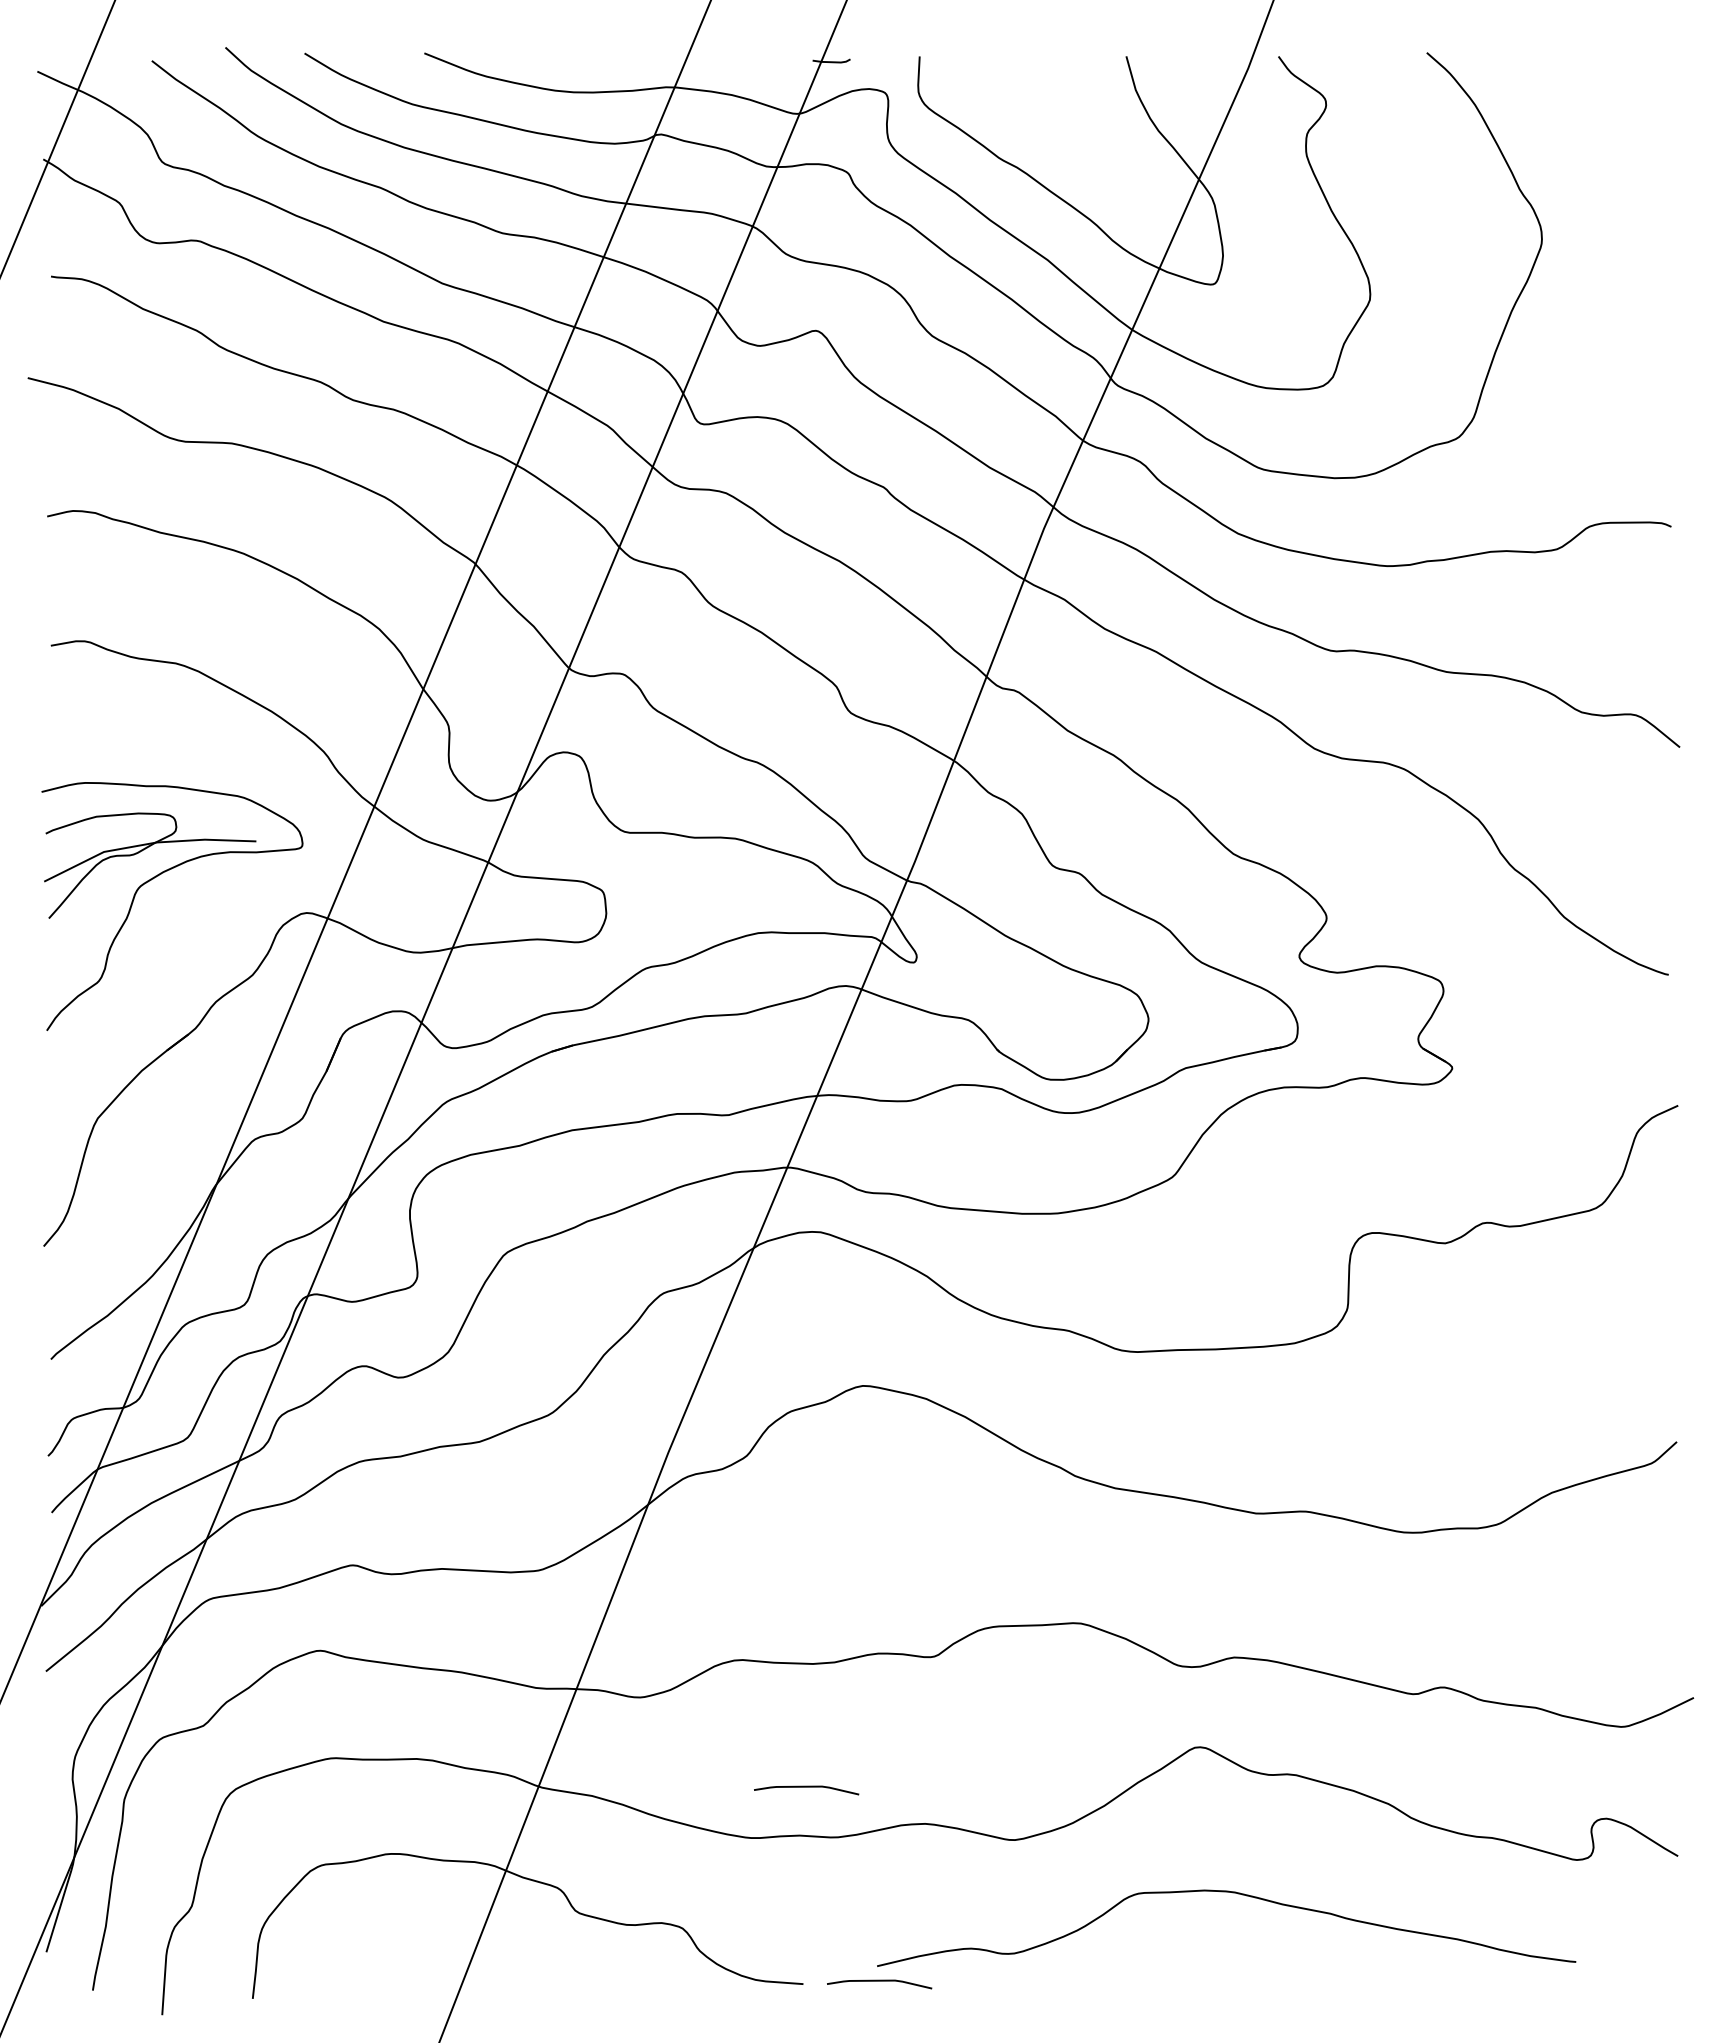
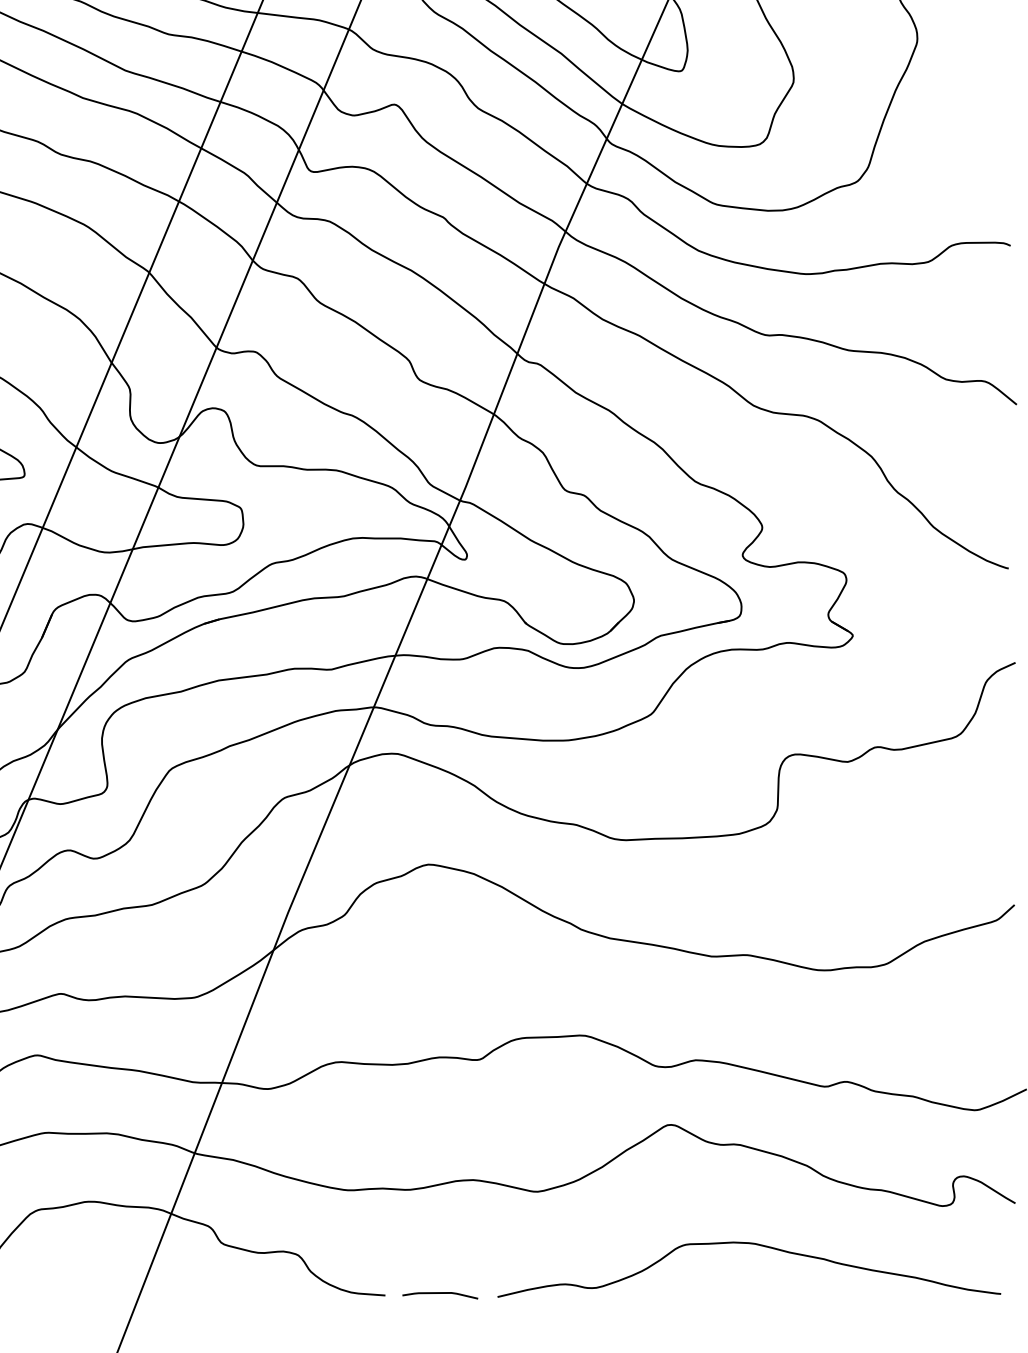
curve: (806, 1787) -> (387, 1153), removed
curve: (1232, 1893) -> (753, 1244), moved

